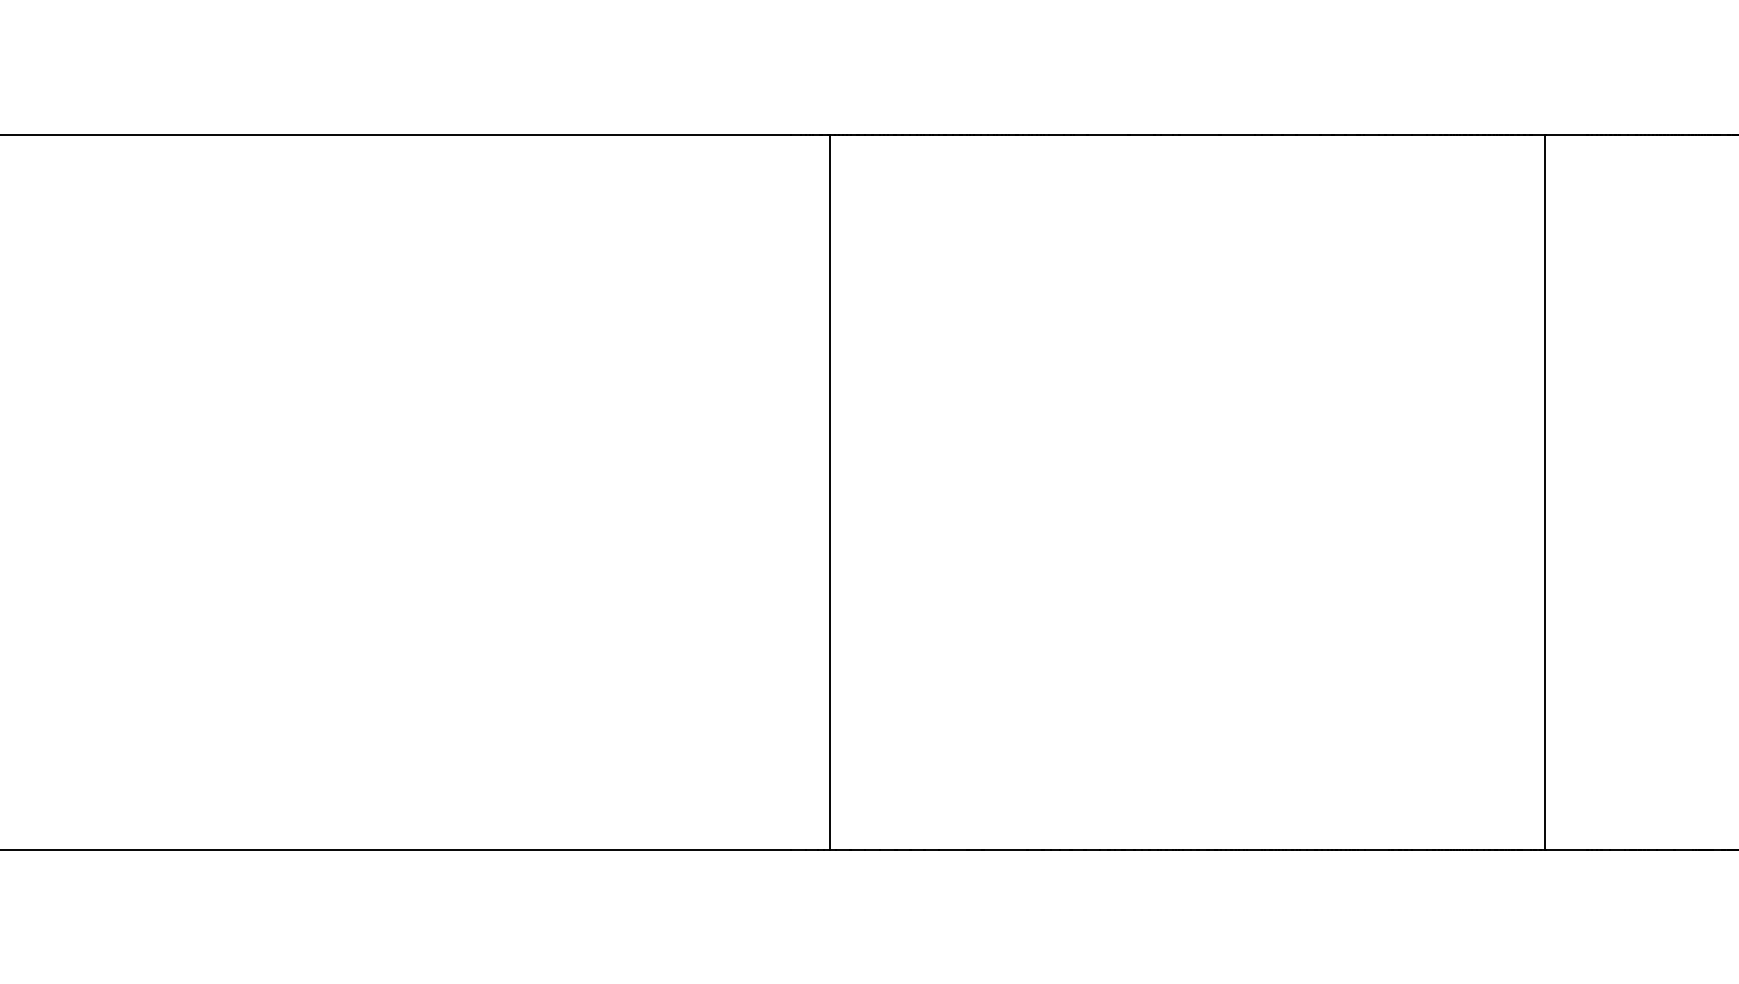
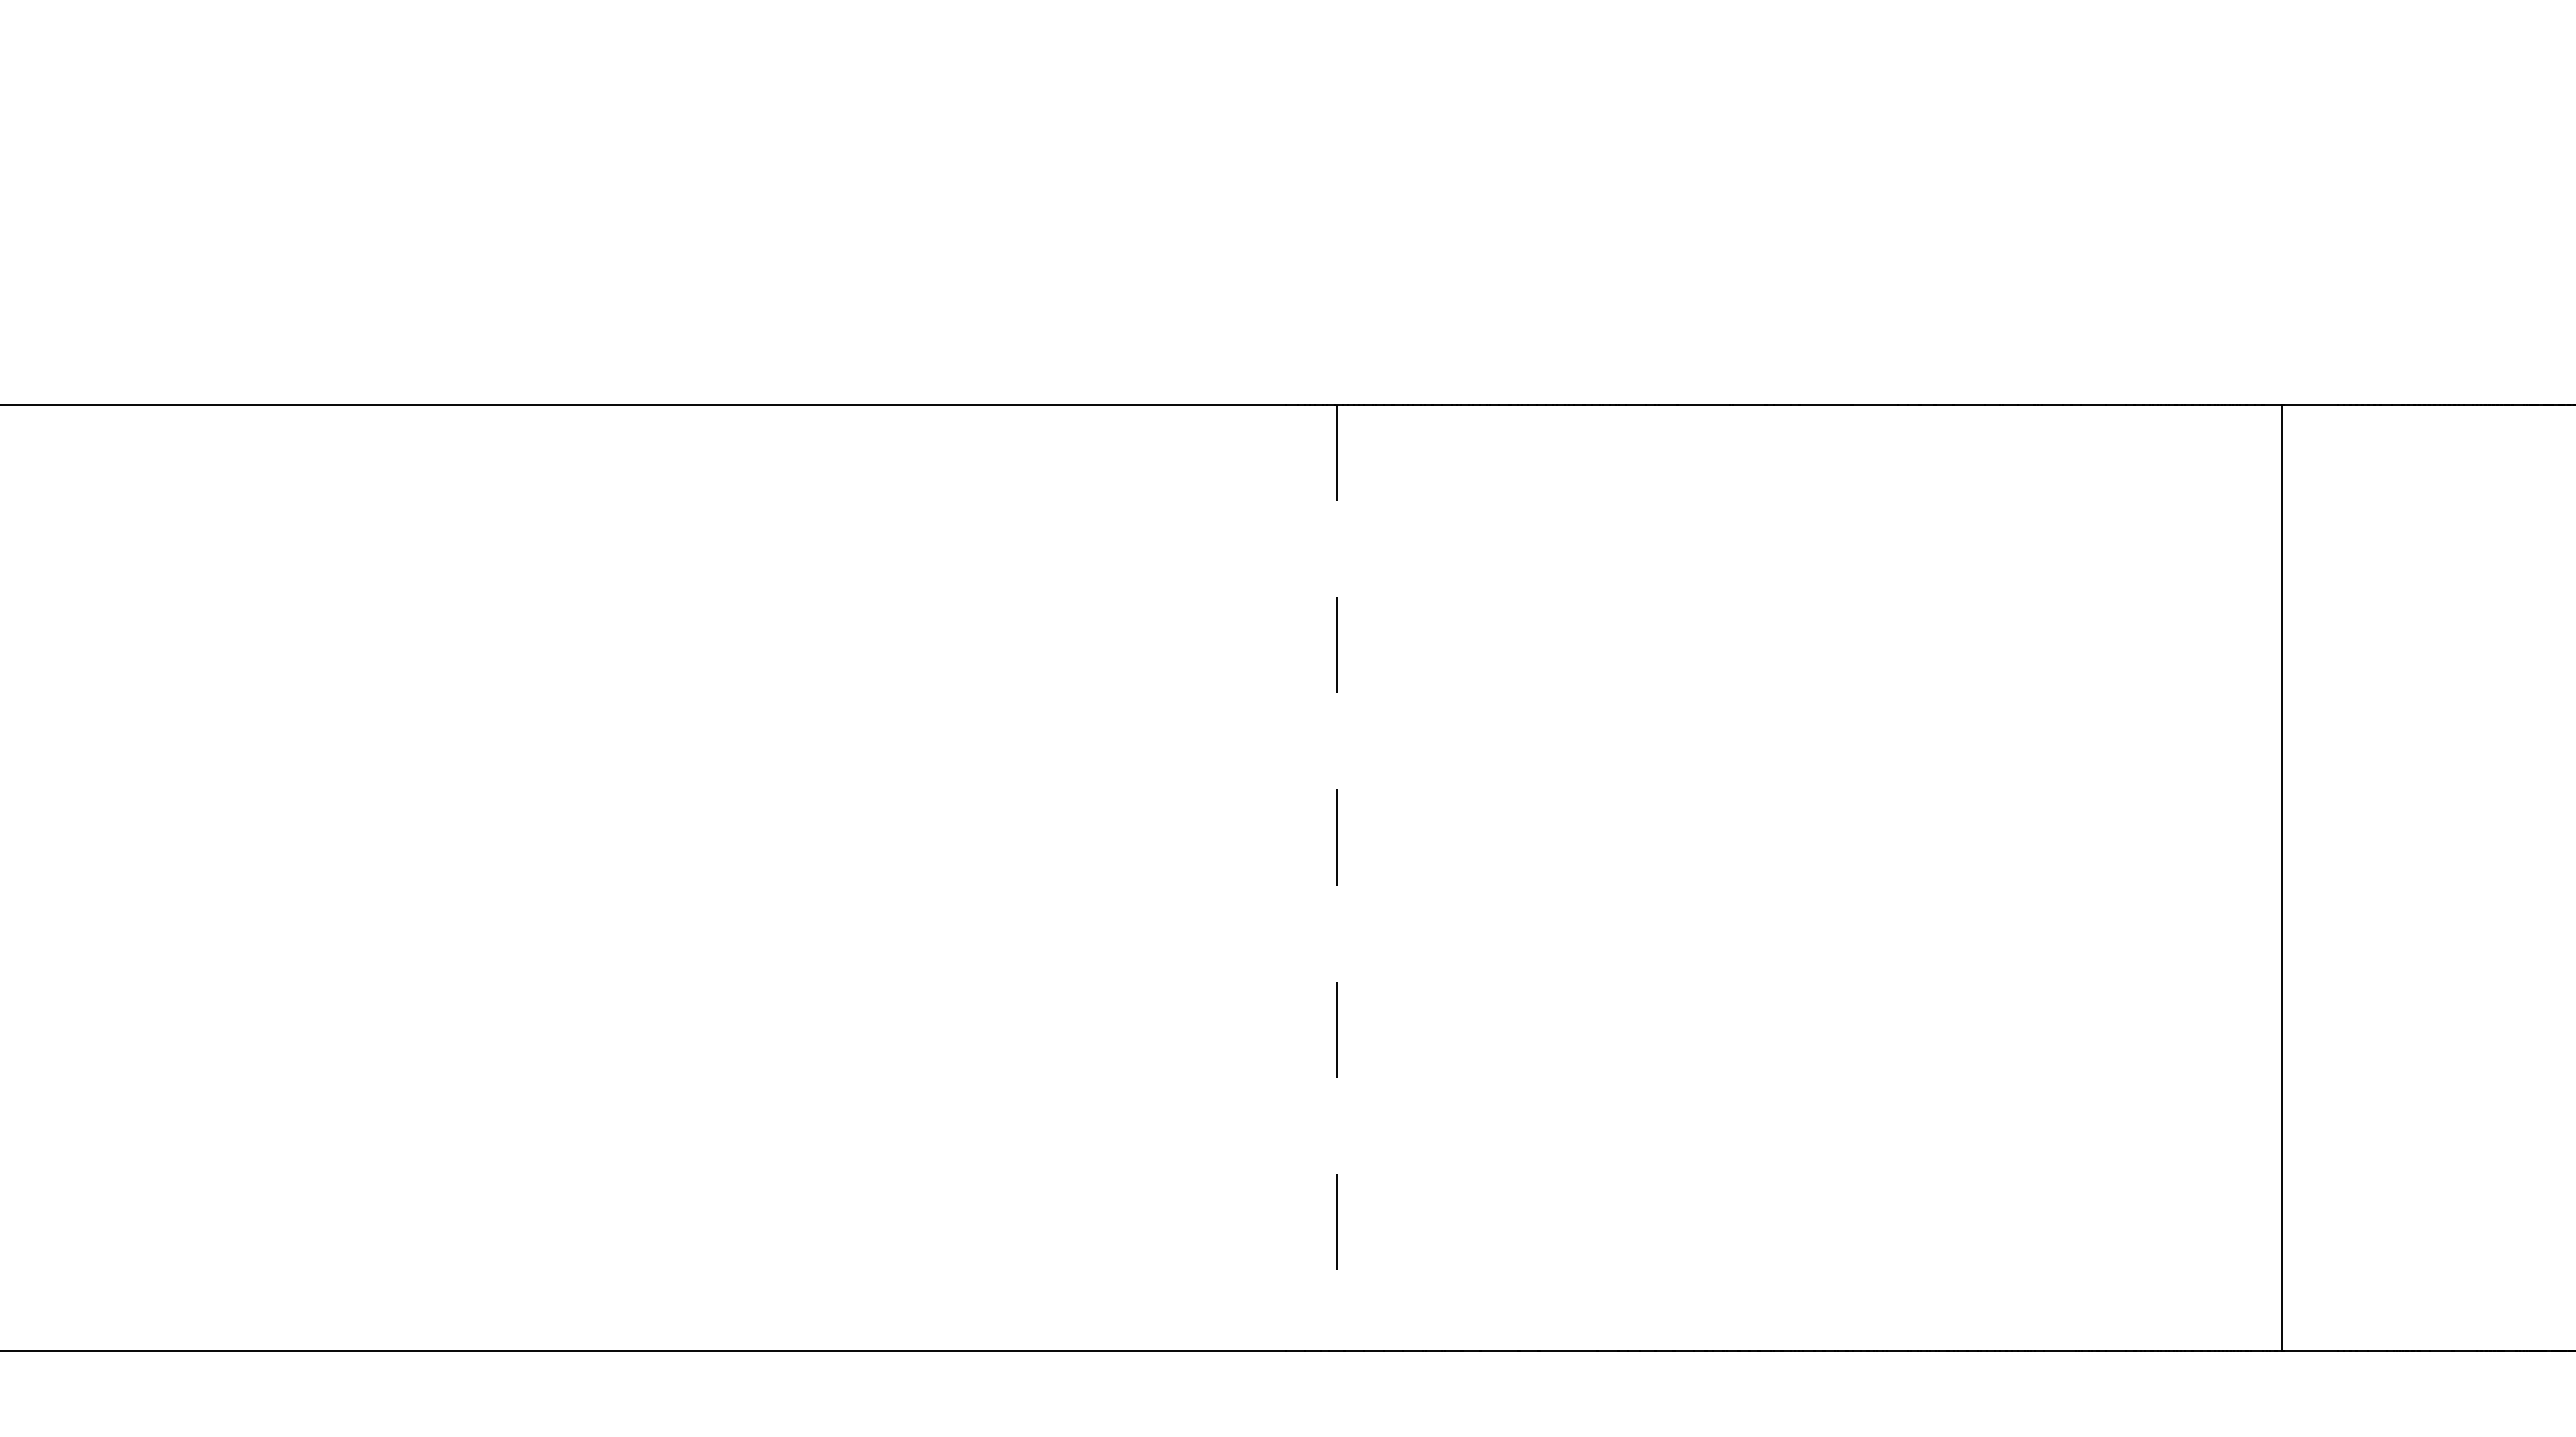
line: (829, 491) -> (1336, 877), solid -> dashed

